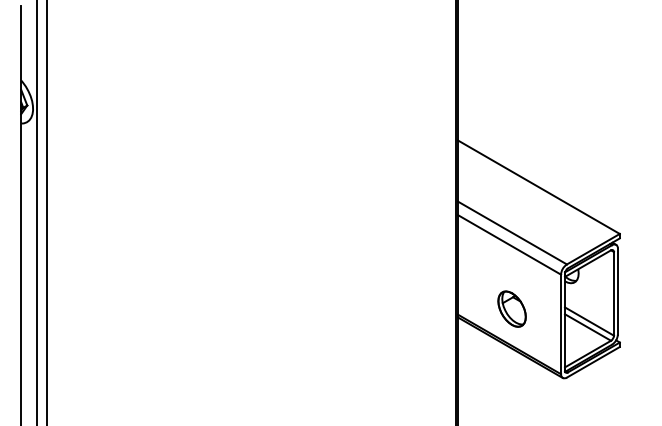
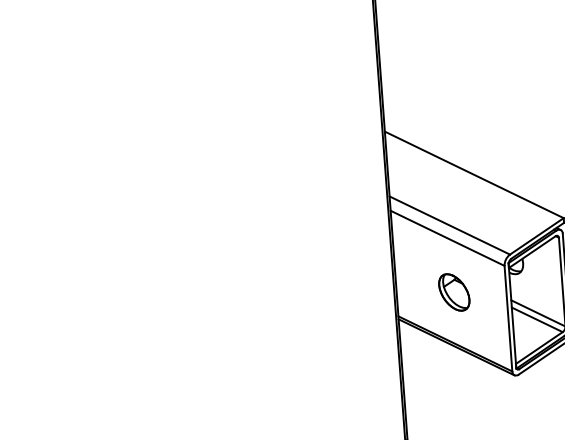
part: (511, 308) -> (453, 291), moved

